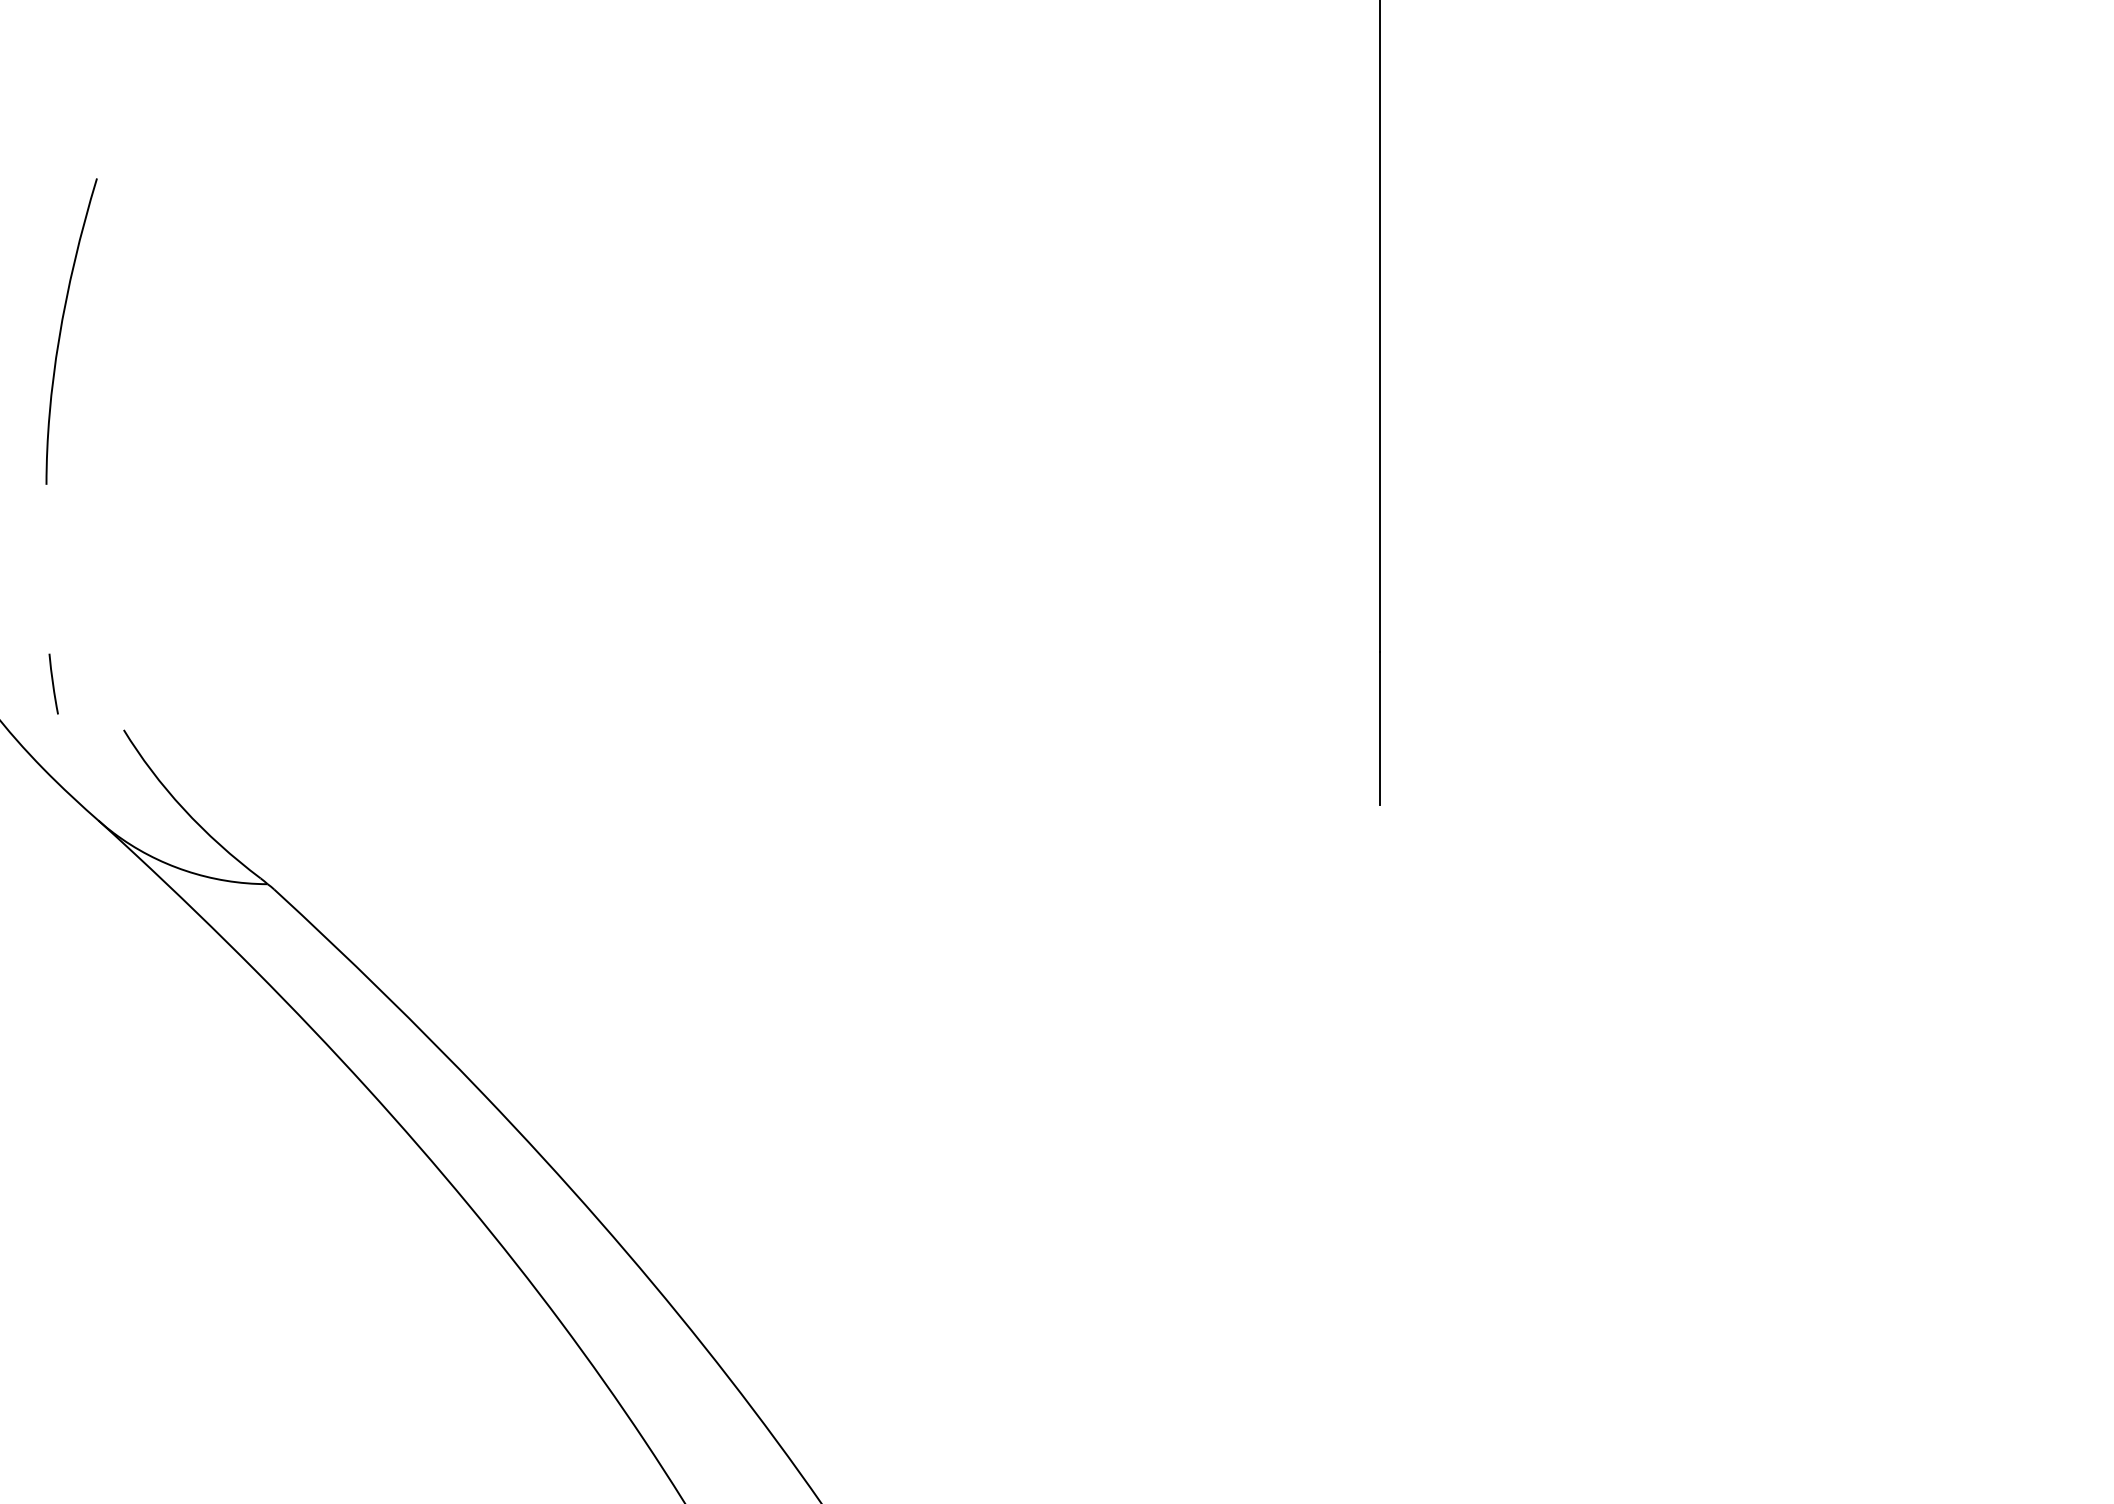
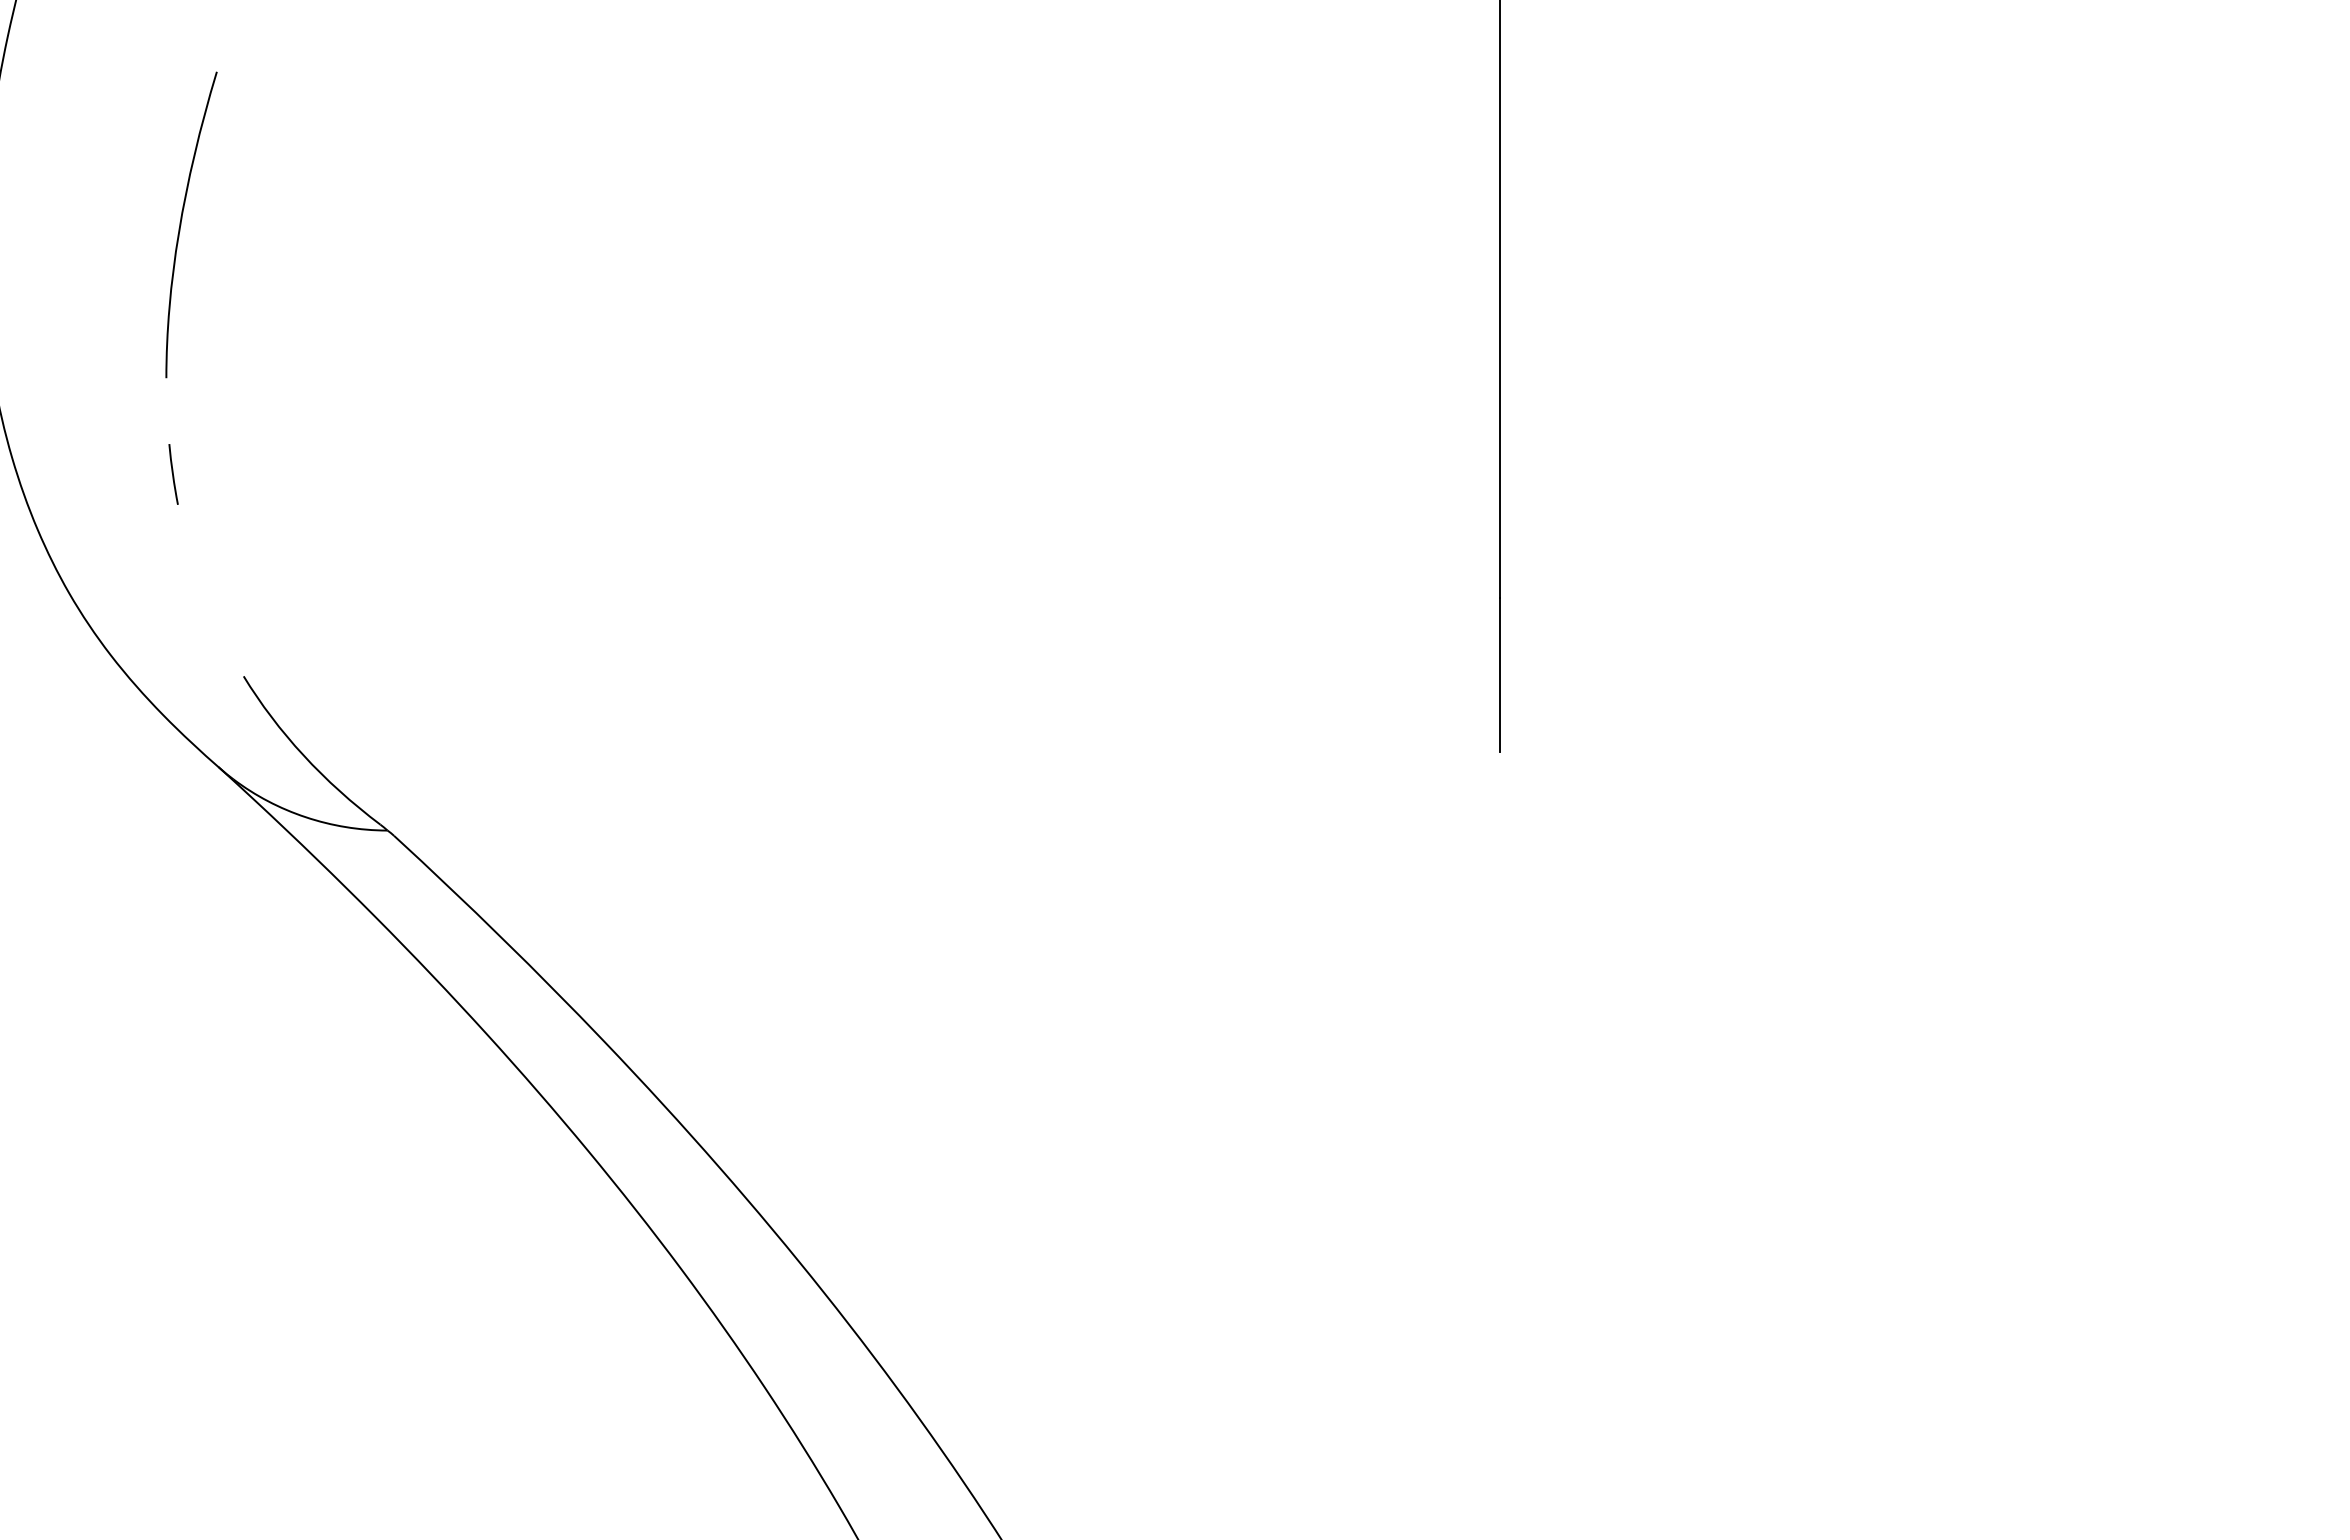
curve: (61, 331) -> (181, 224), moved
line: (53, 684) -> (173, 474), moved

